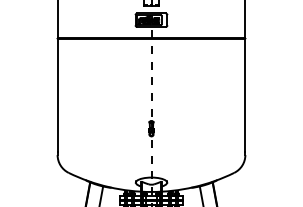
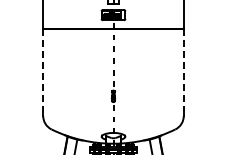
line: (57, 95) -> (43, 71), solid -> dashed
line: (245, 95) -> (183, 71), solid -> dashed

